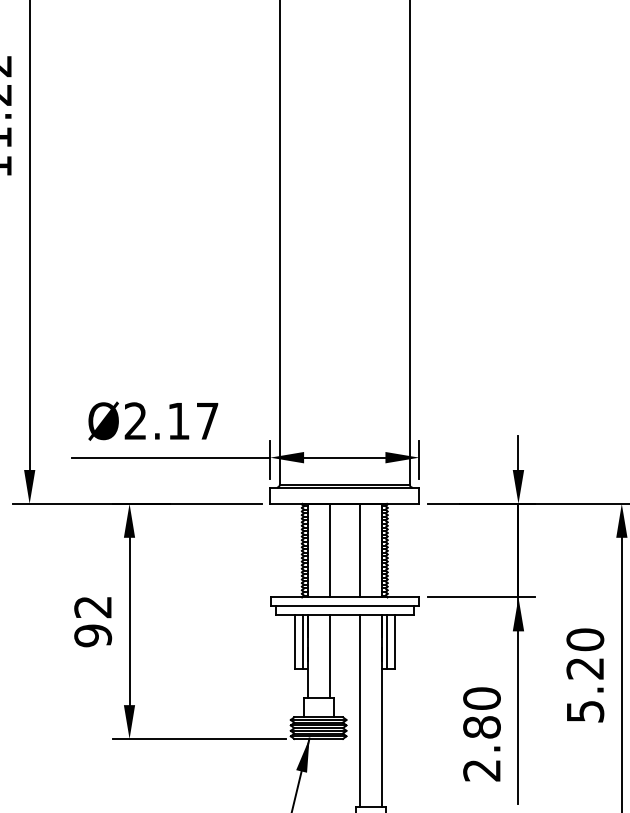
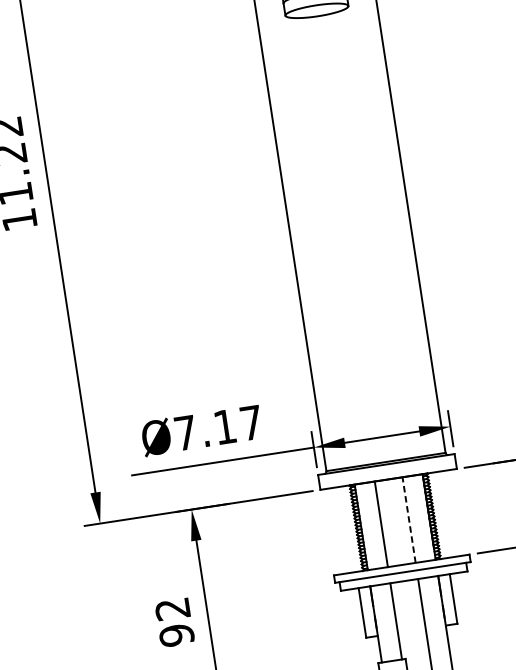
text: (135, 420) -> (185, 432), Ø2.17 -> Ø7.17
line: (359, 550) -> (408, 520), solid -> dashed
line: (302, 642) -> (369, 612), removed
line: (386, 642) -> (446, 600), removed

